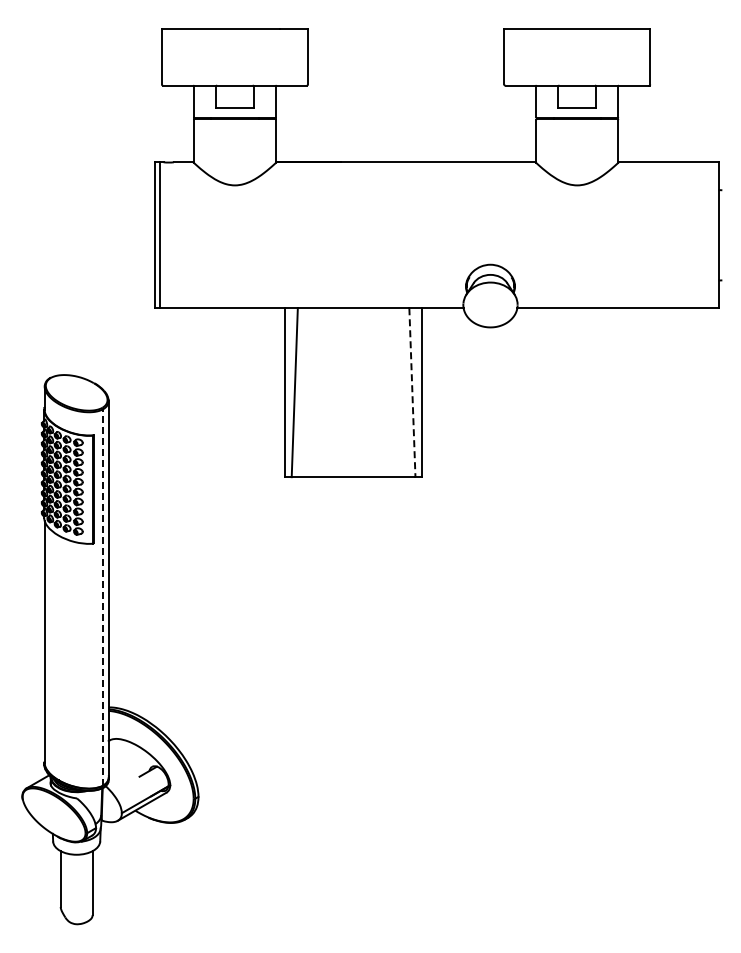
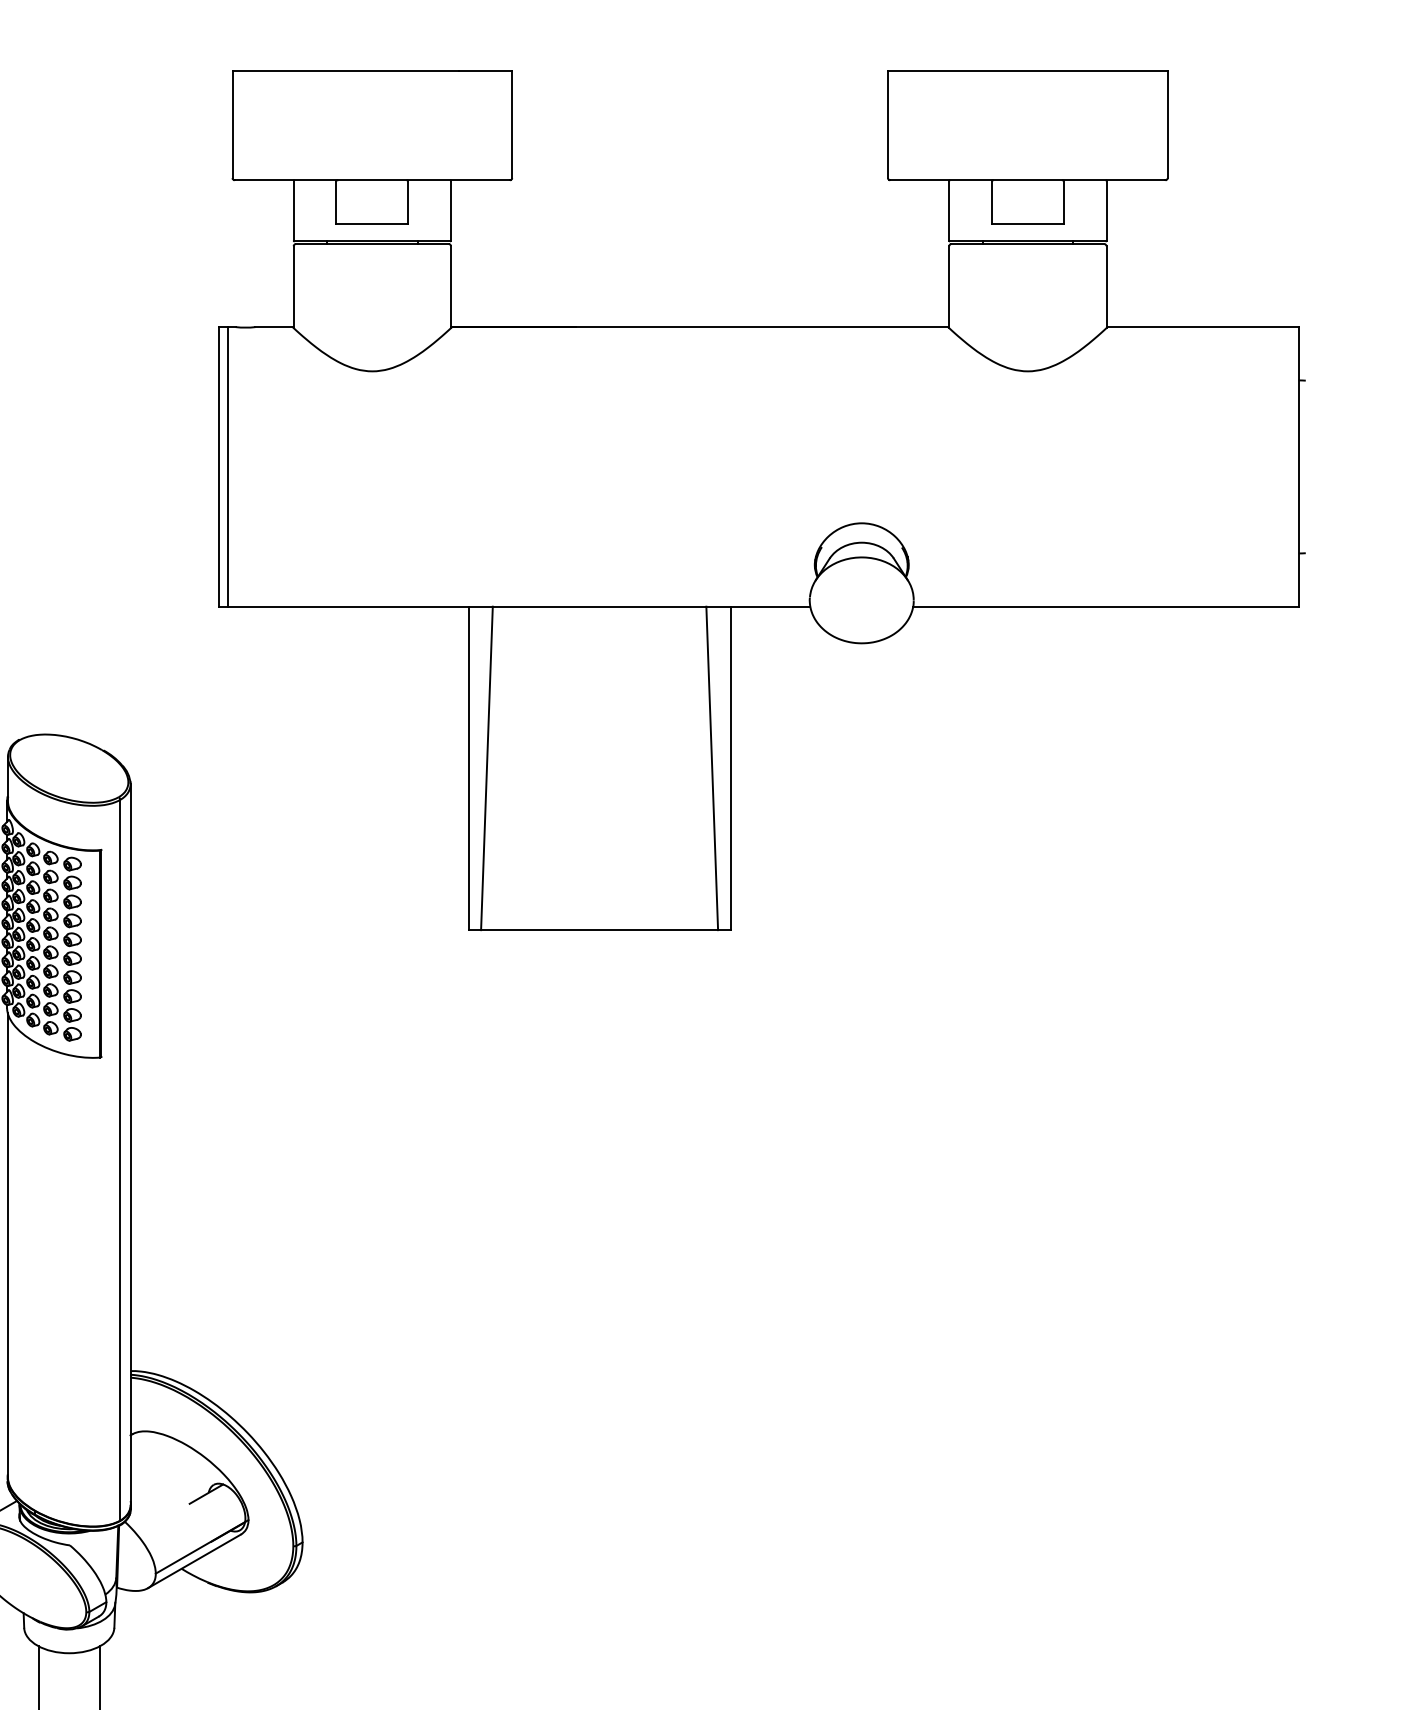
line: (412, 392) -> (712, 767), dashed -> solid
line: (103, 596) -> (120, 1158), dashed -> solid

